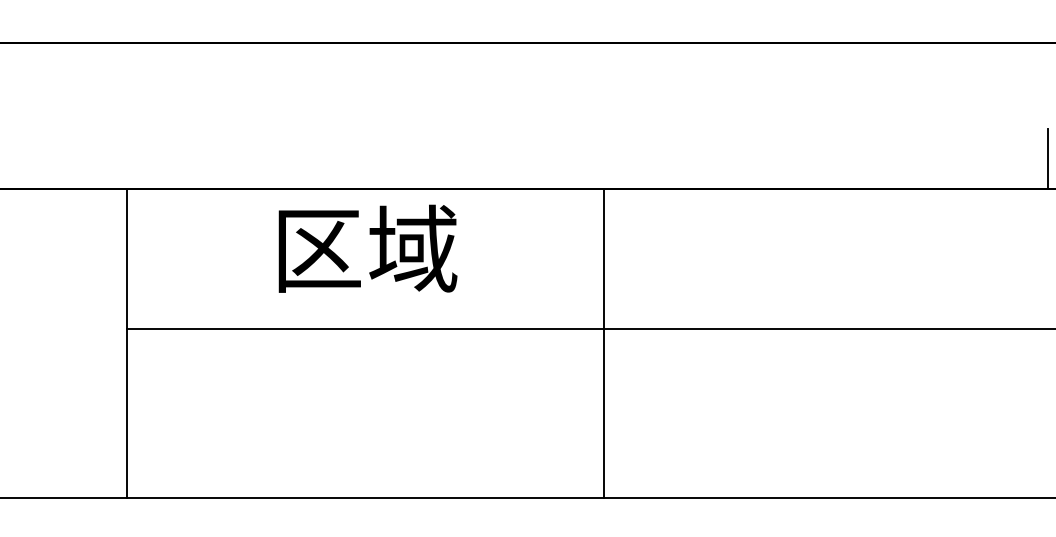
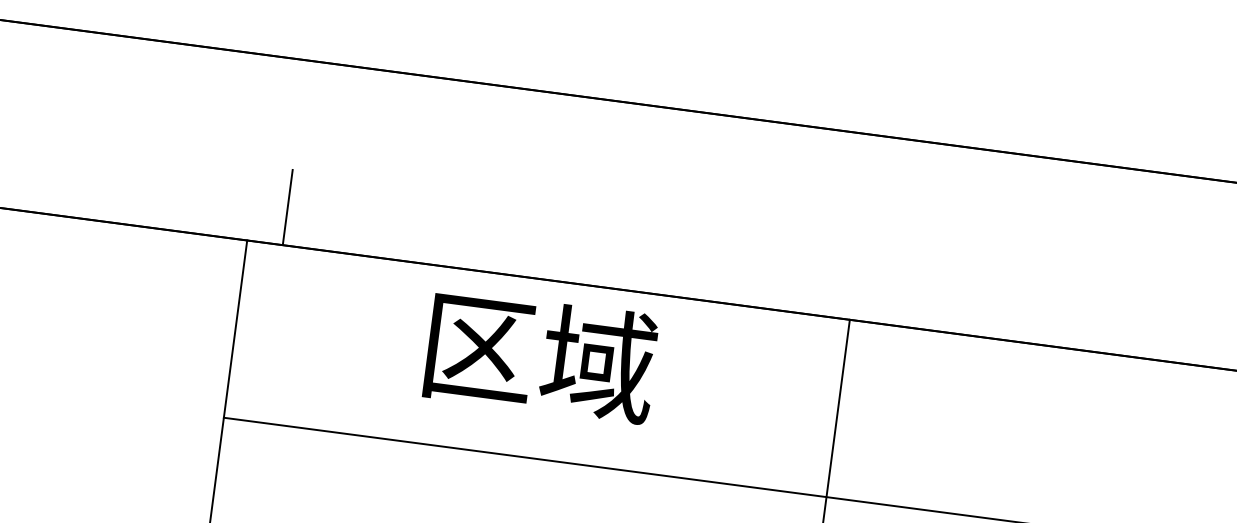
line: (155, 158) -> (288, 206), added

